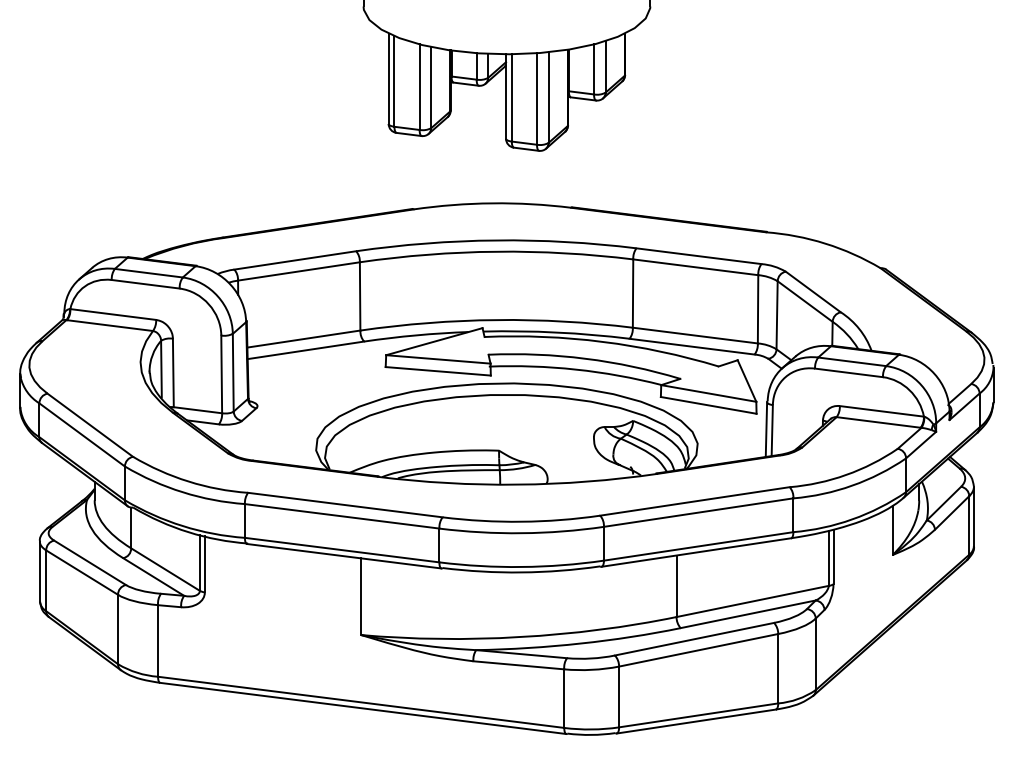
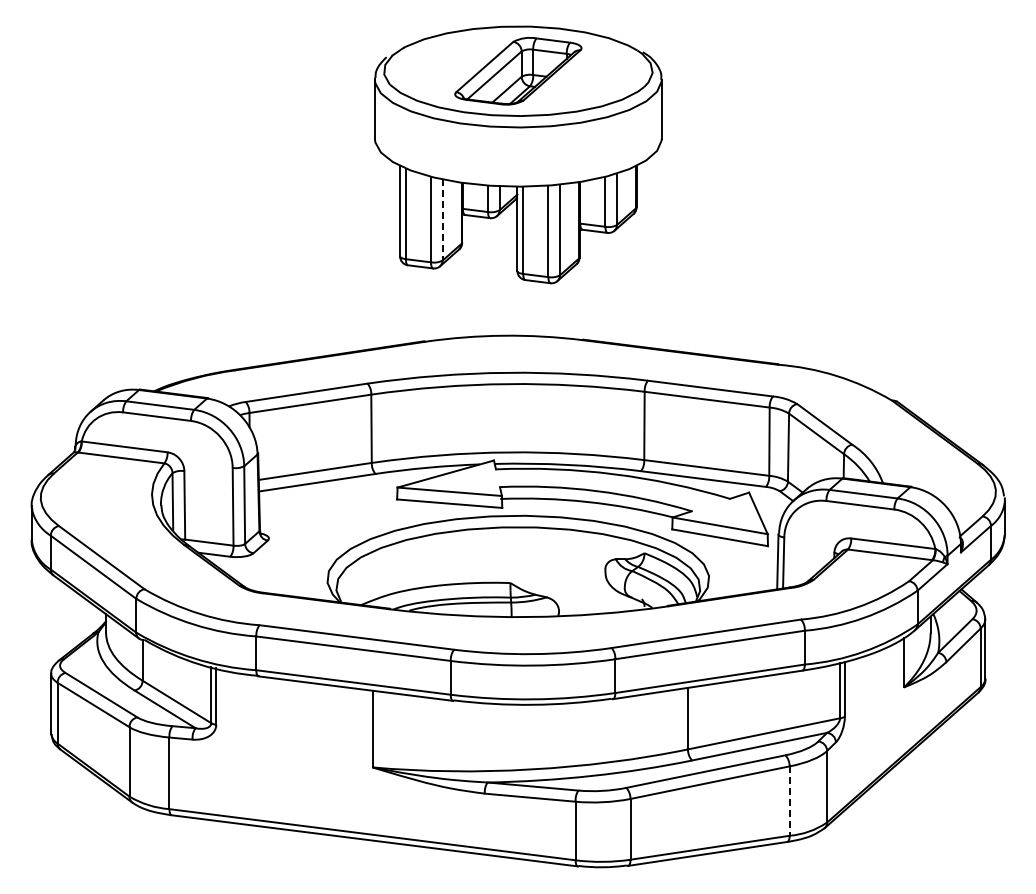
line: (431, 88) -> (442, 220), solid -> dashed
line: (778, 669) -> (789, 801), solid -> dashed

